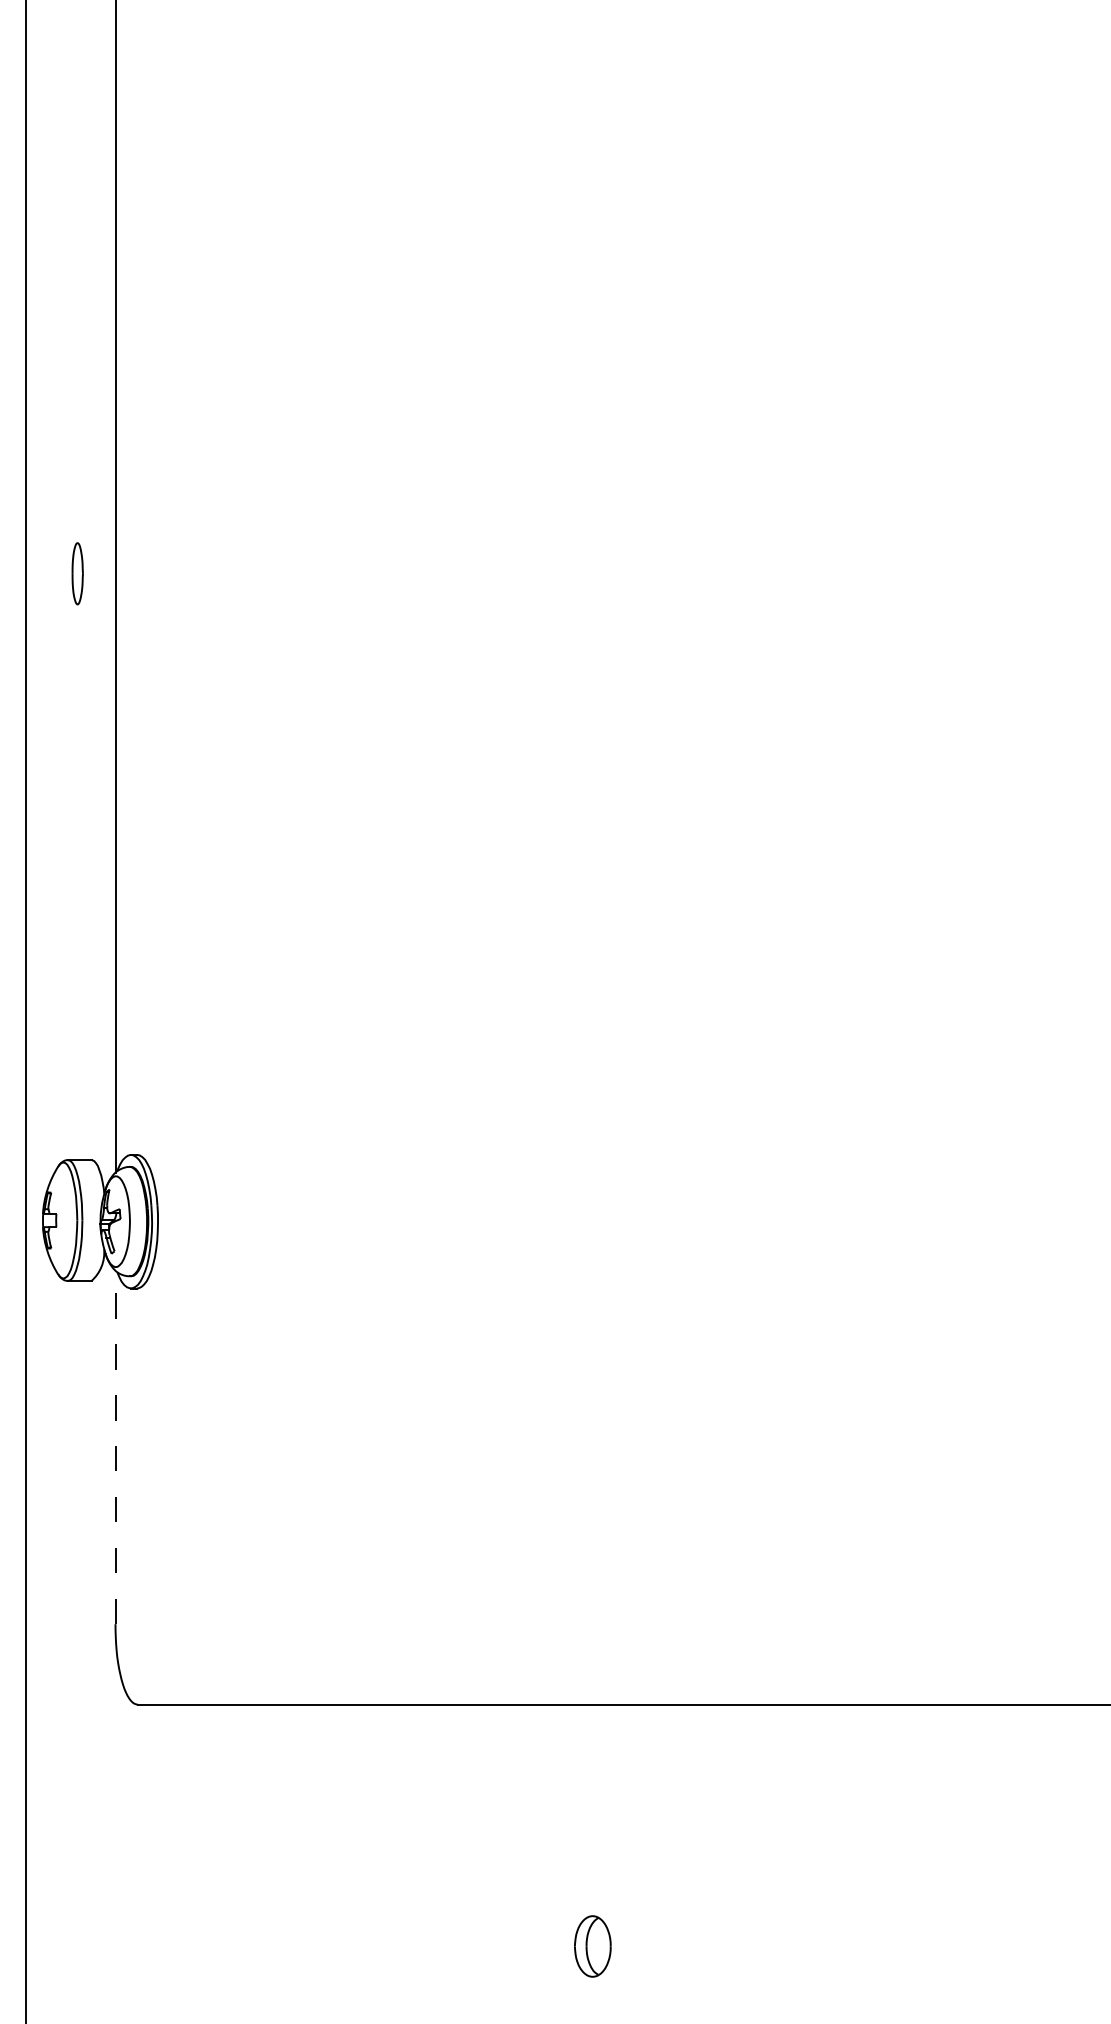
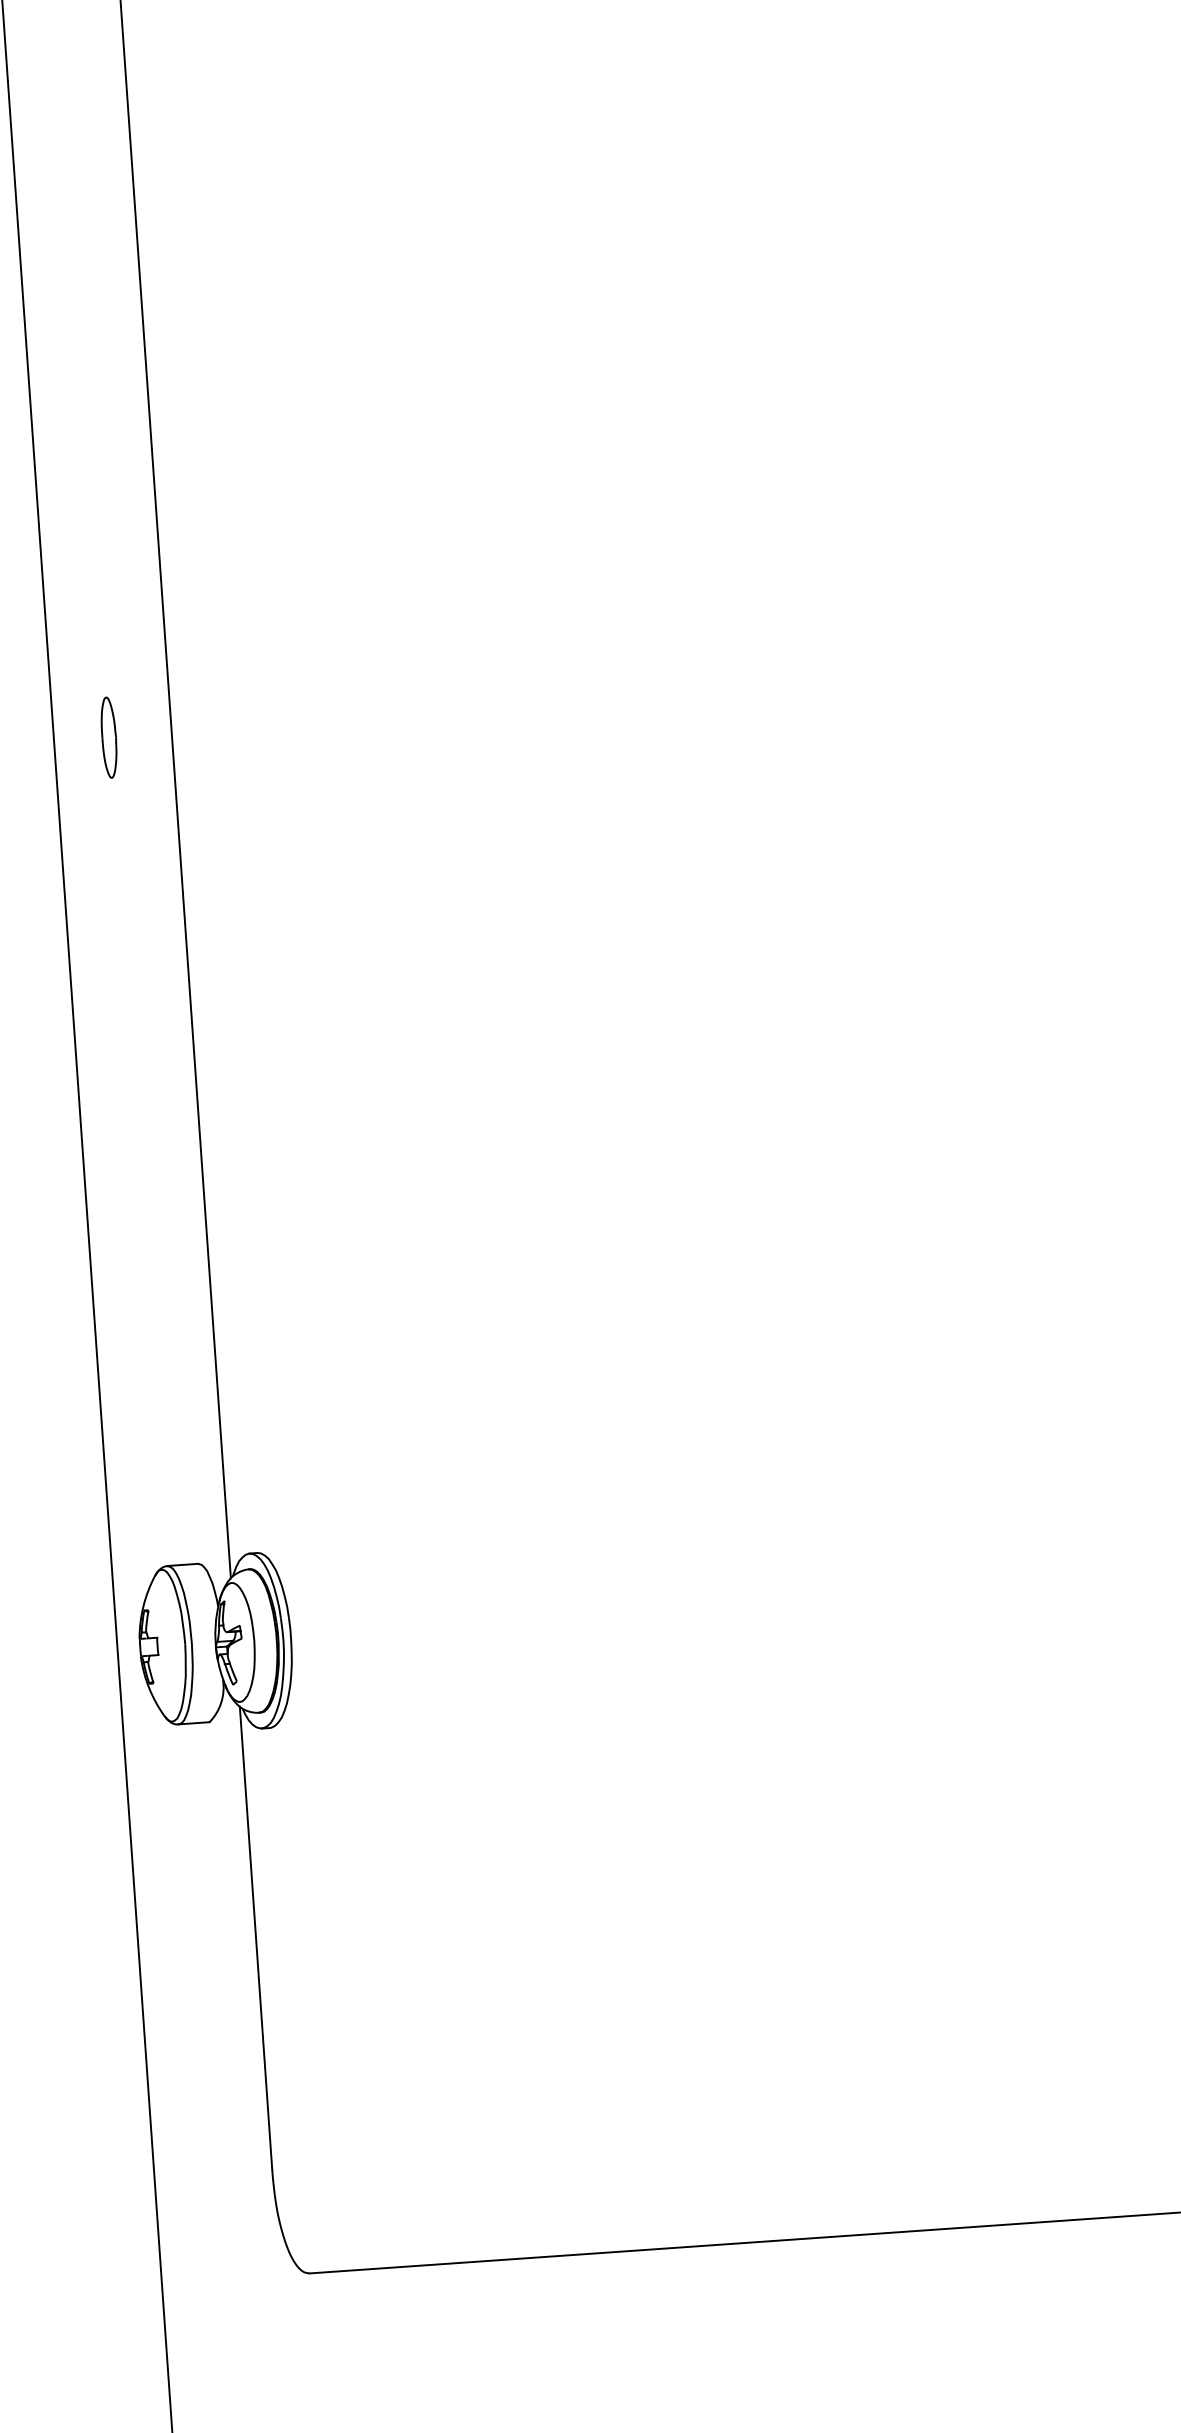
part: (77, 573) -> (108, 737), moved
line: (115, 1447) -> (256, 1938), dashed -> solid

